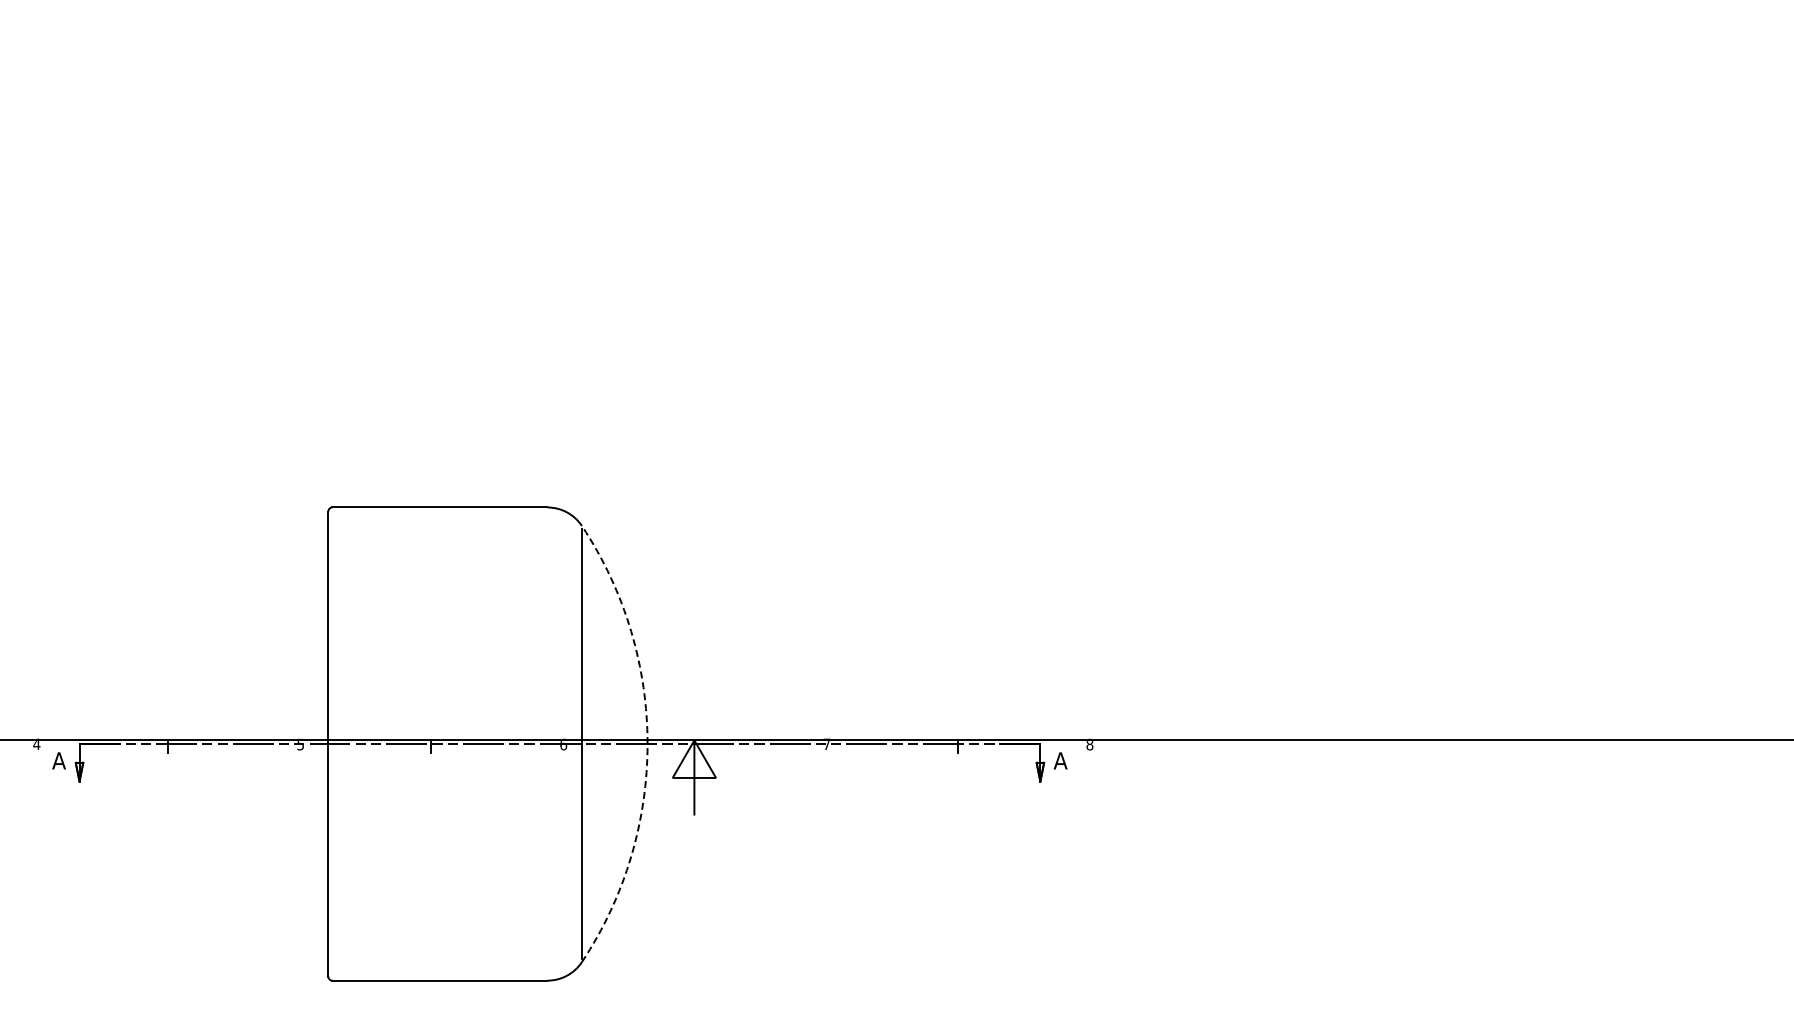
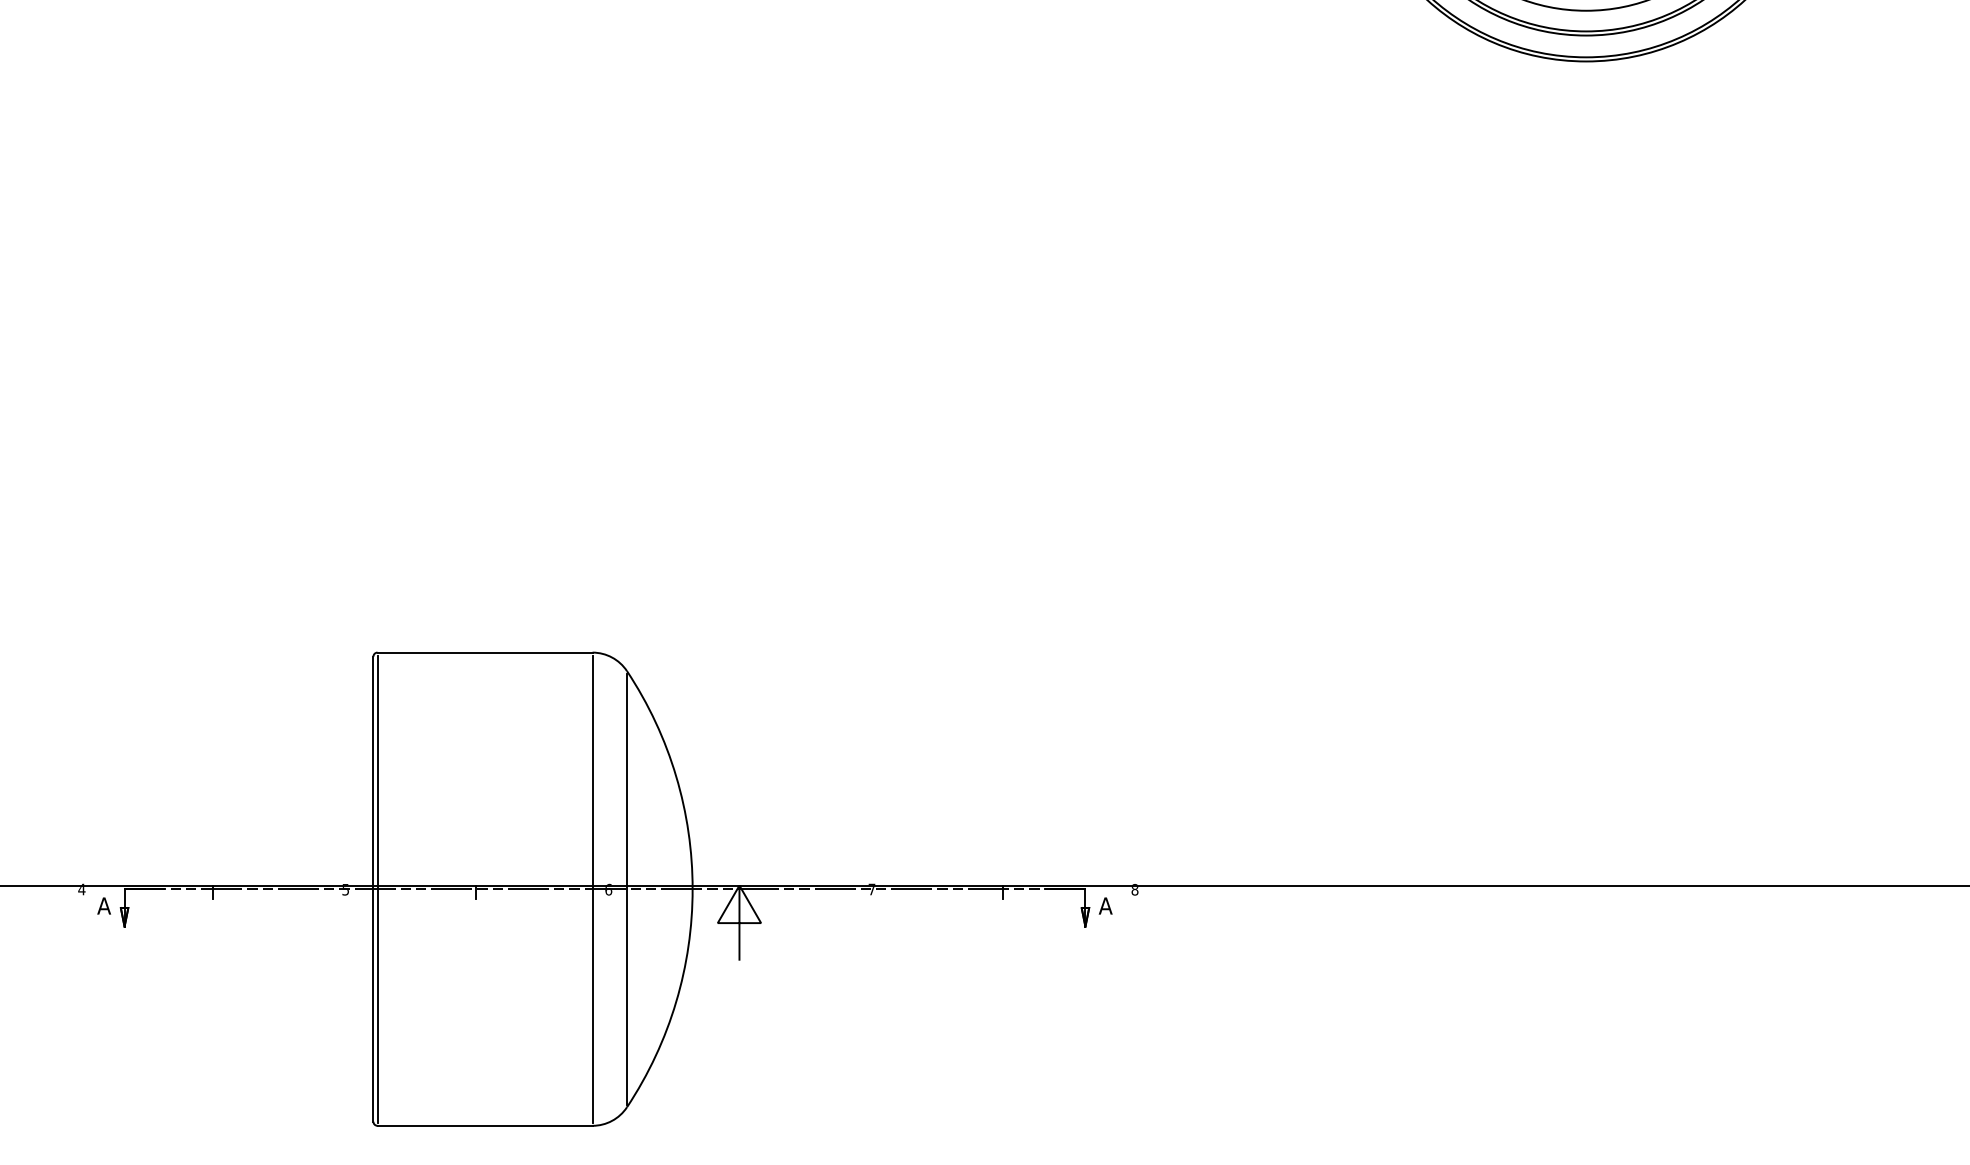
line: (332, 743) -> (377, 888), added
line: (547, 743) -> (592, 888), added
arc: (647, 744) -> (692, 889), dashed -> solid

